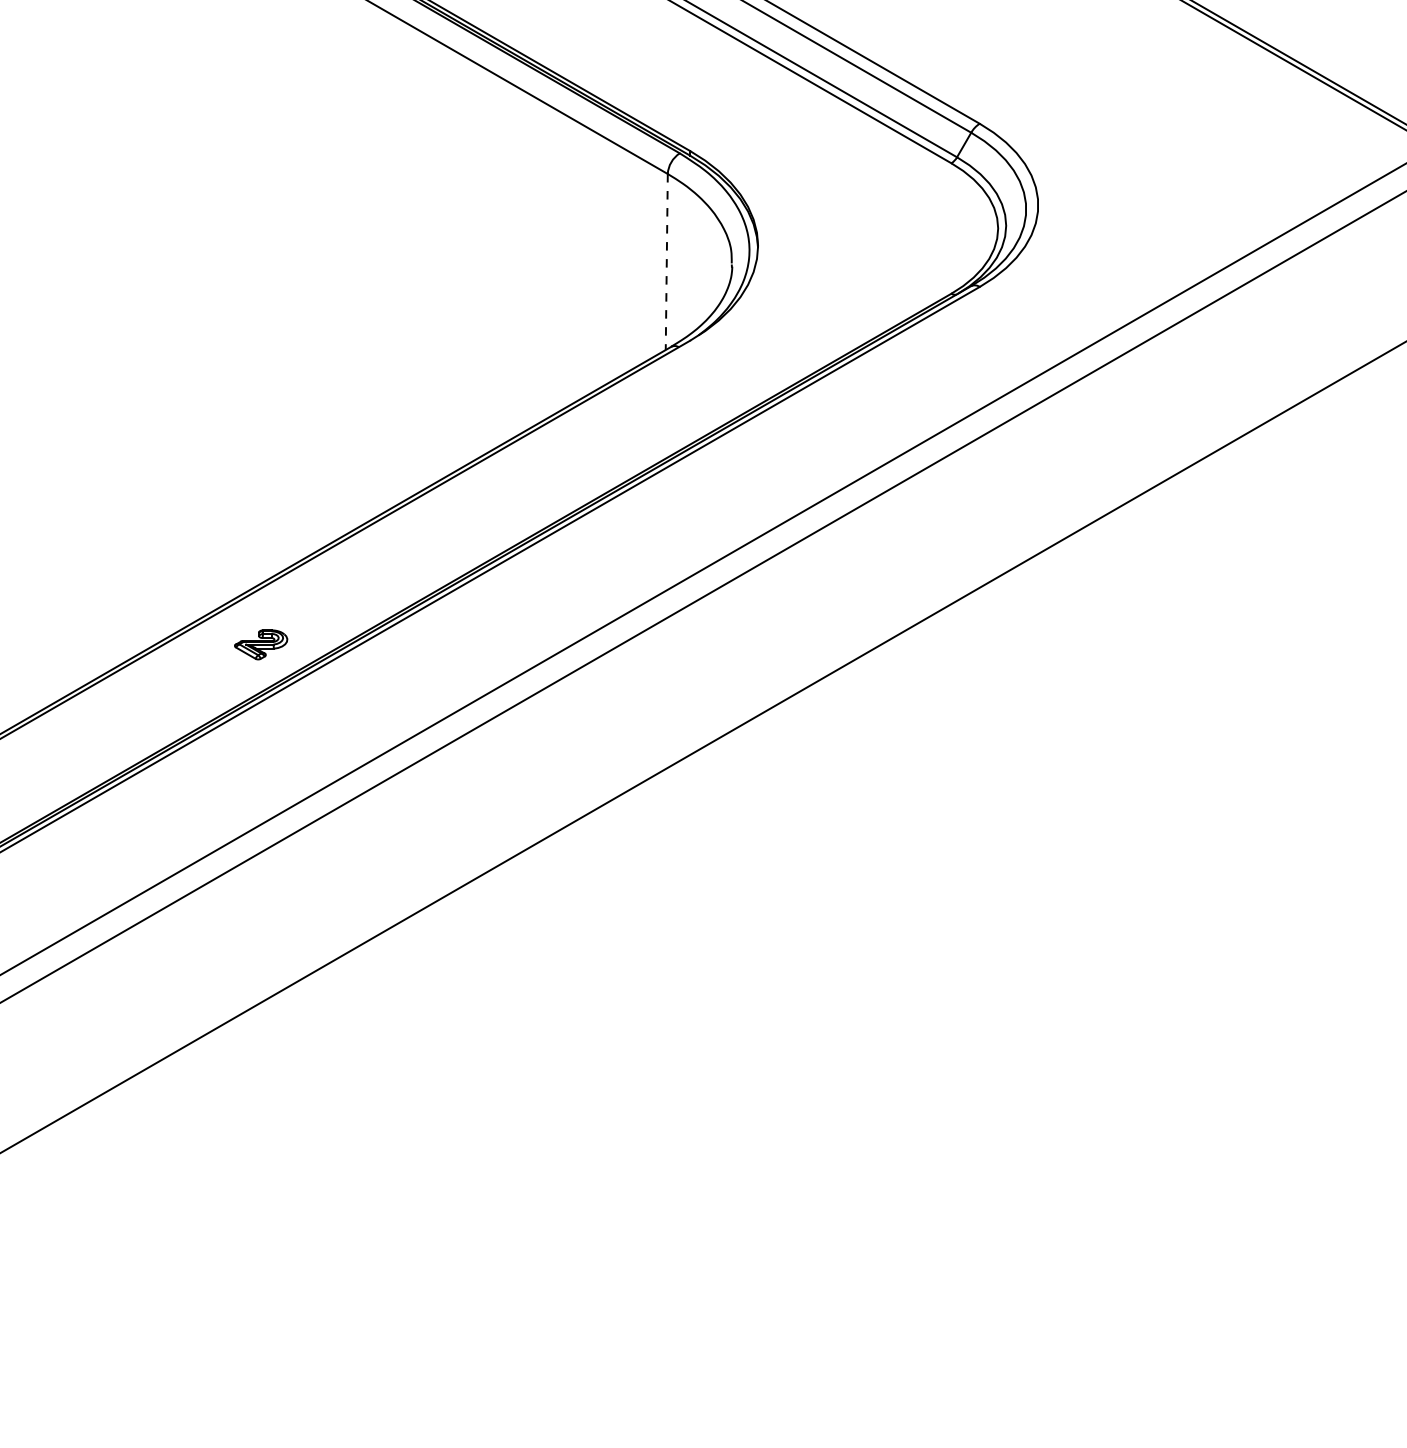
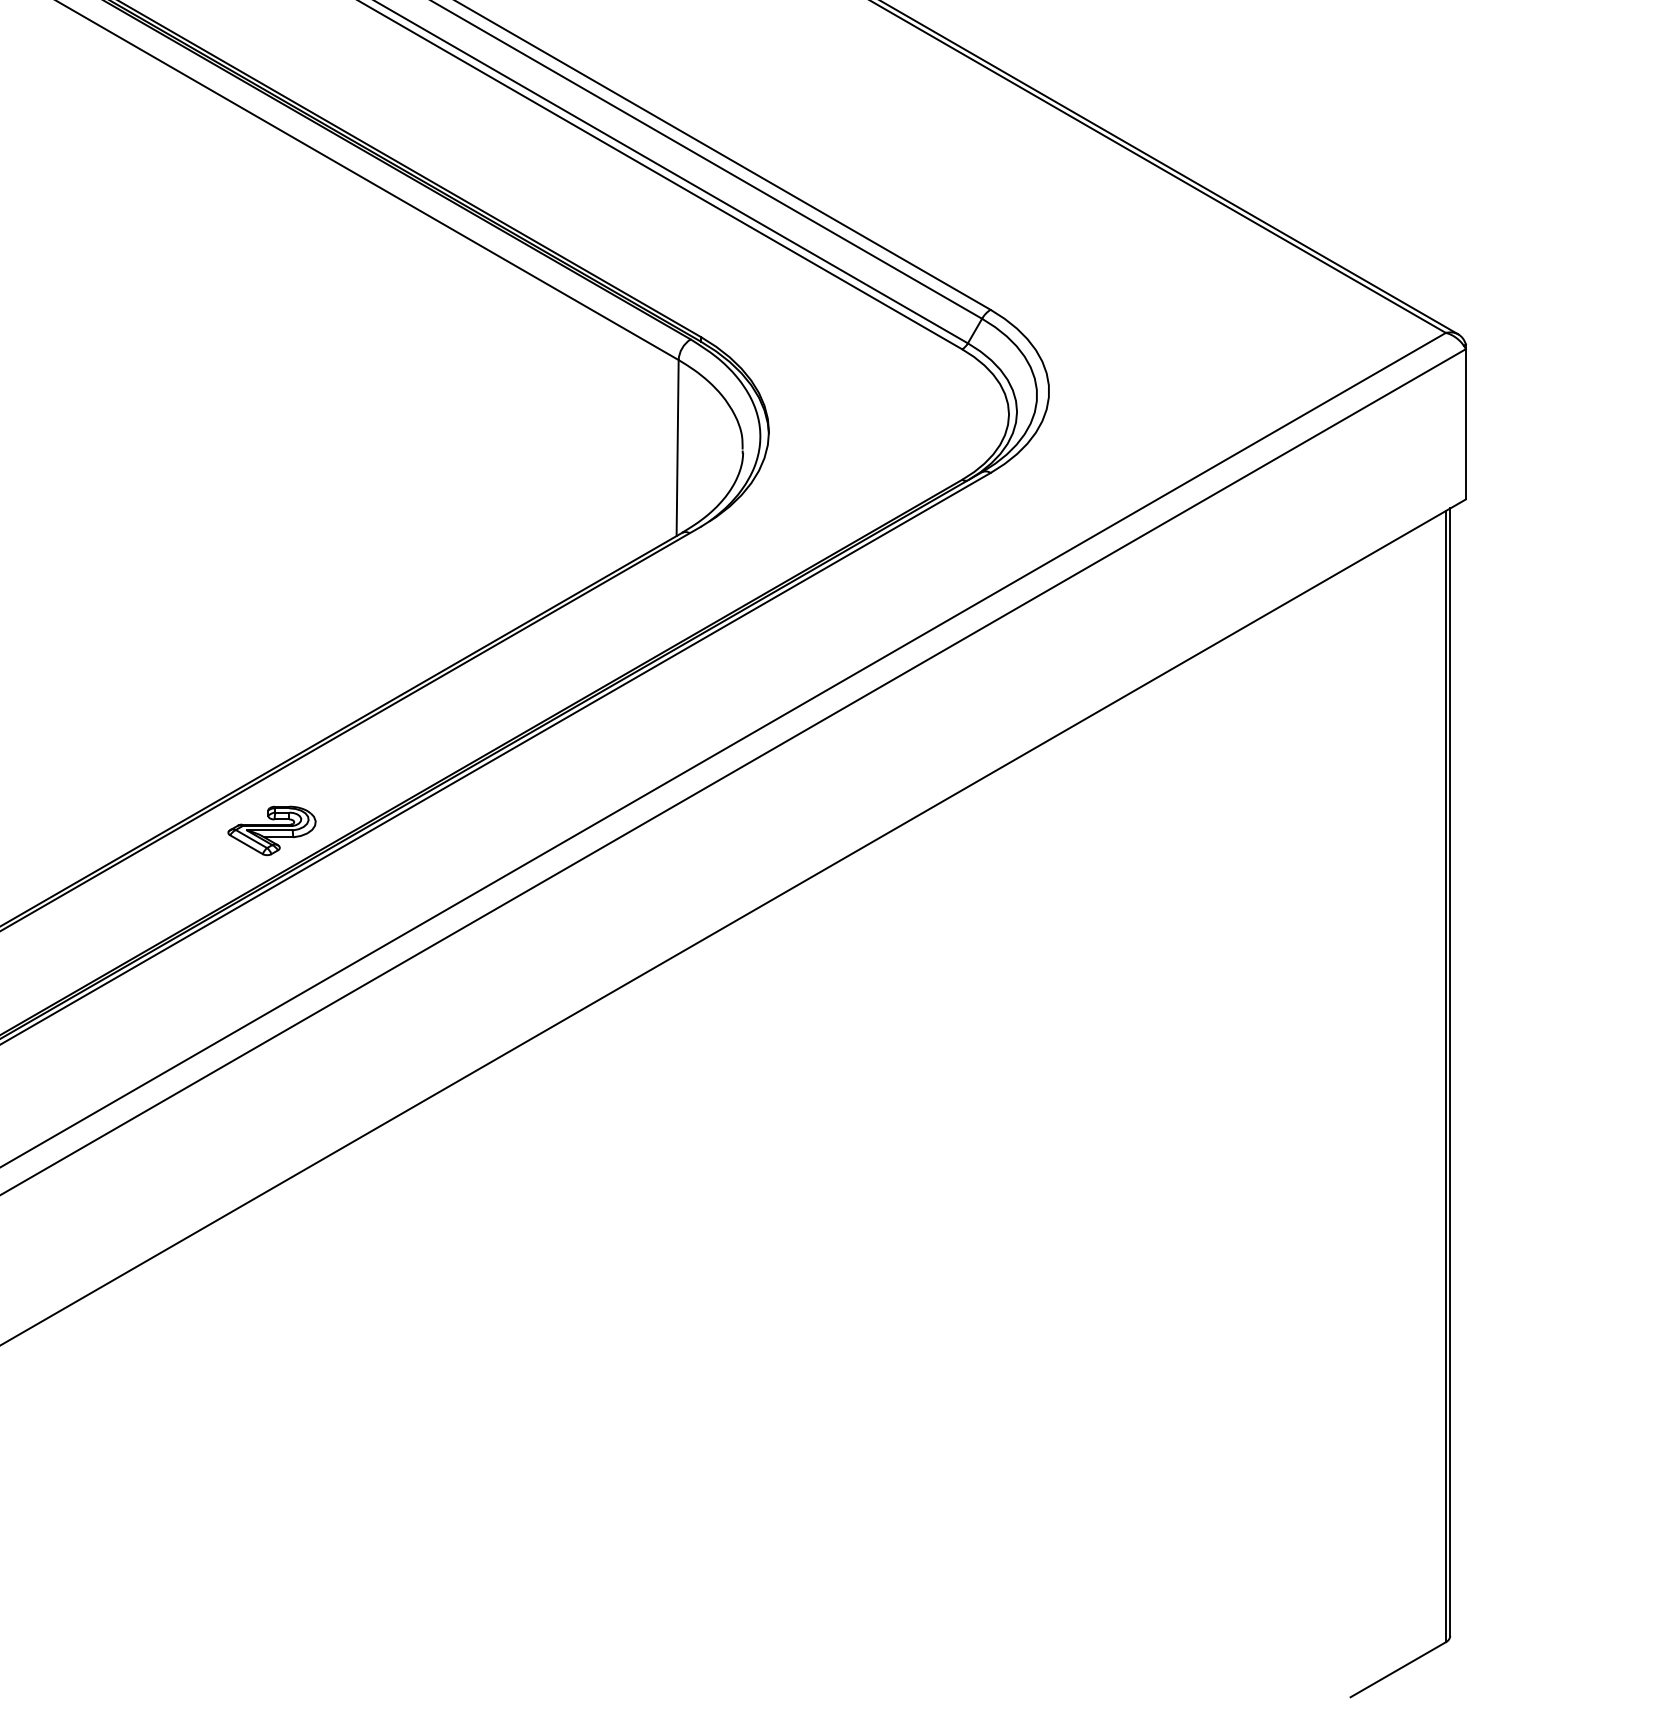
line: (666, 262) -> (677, 448), dashed -> solid
part: (260, 644) -> (271, 830), size x1.67

